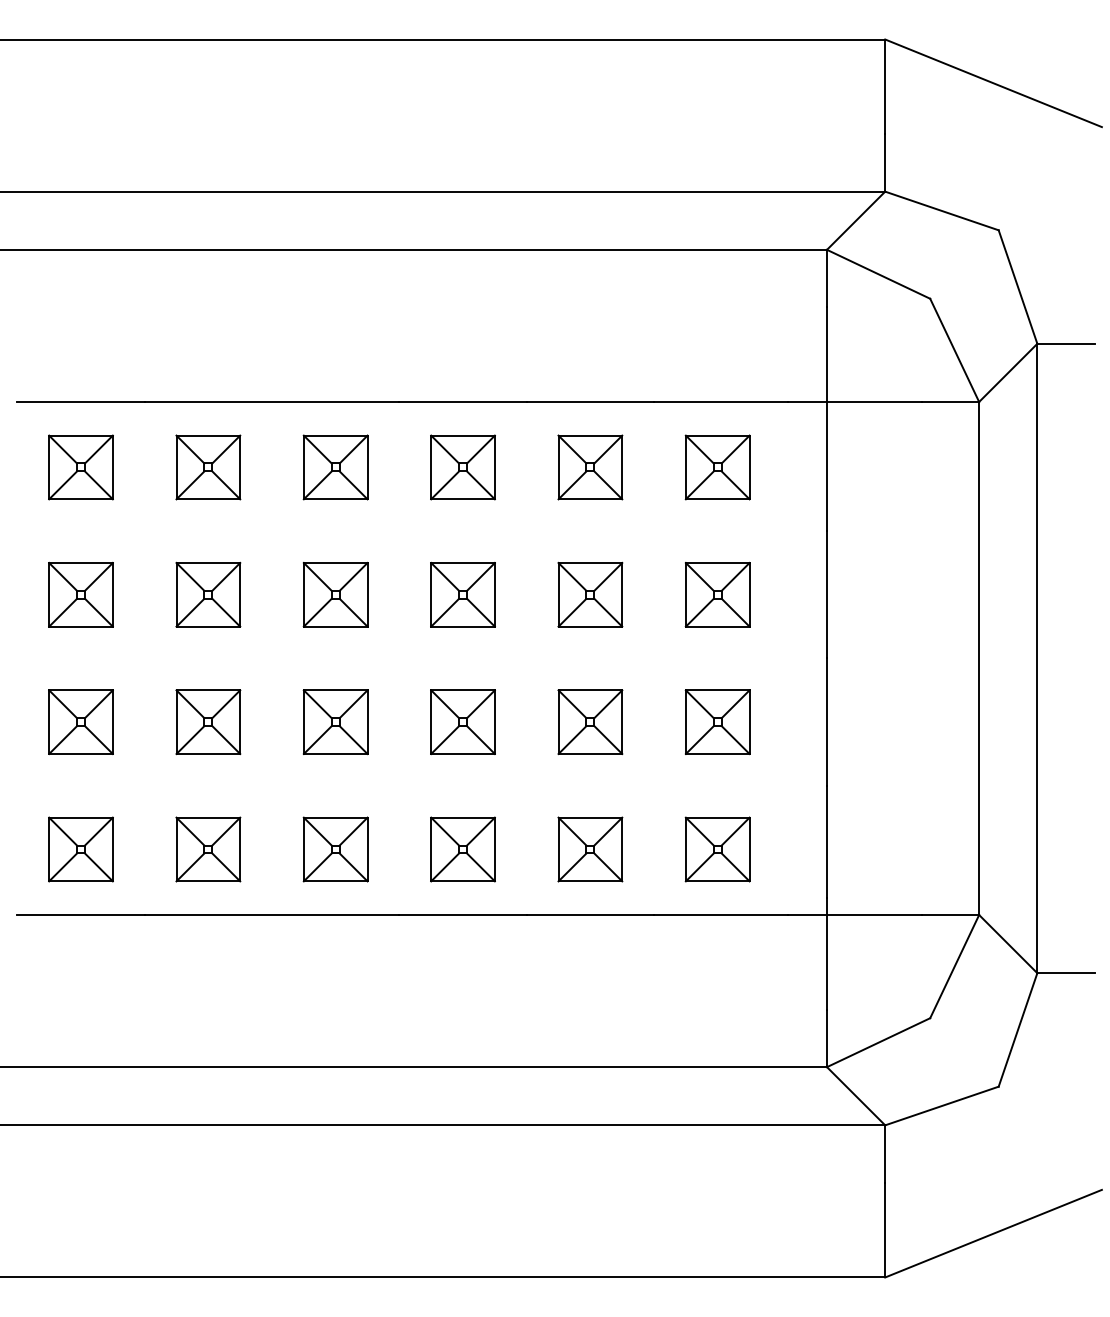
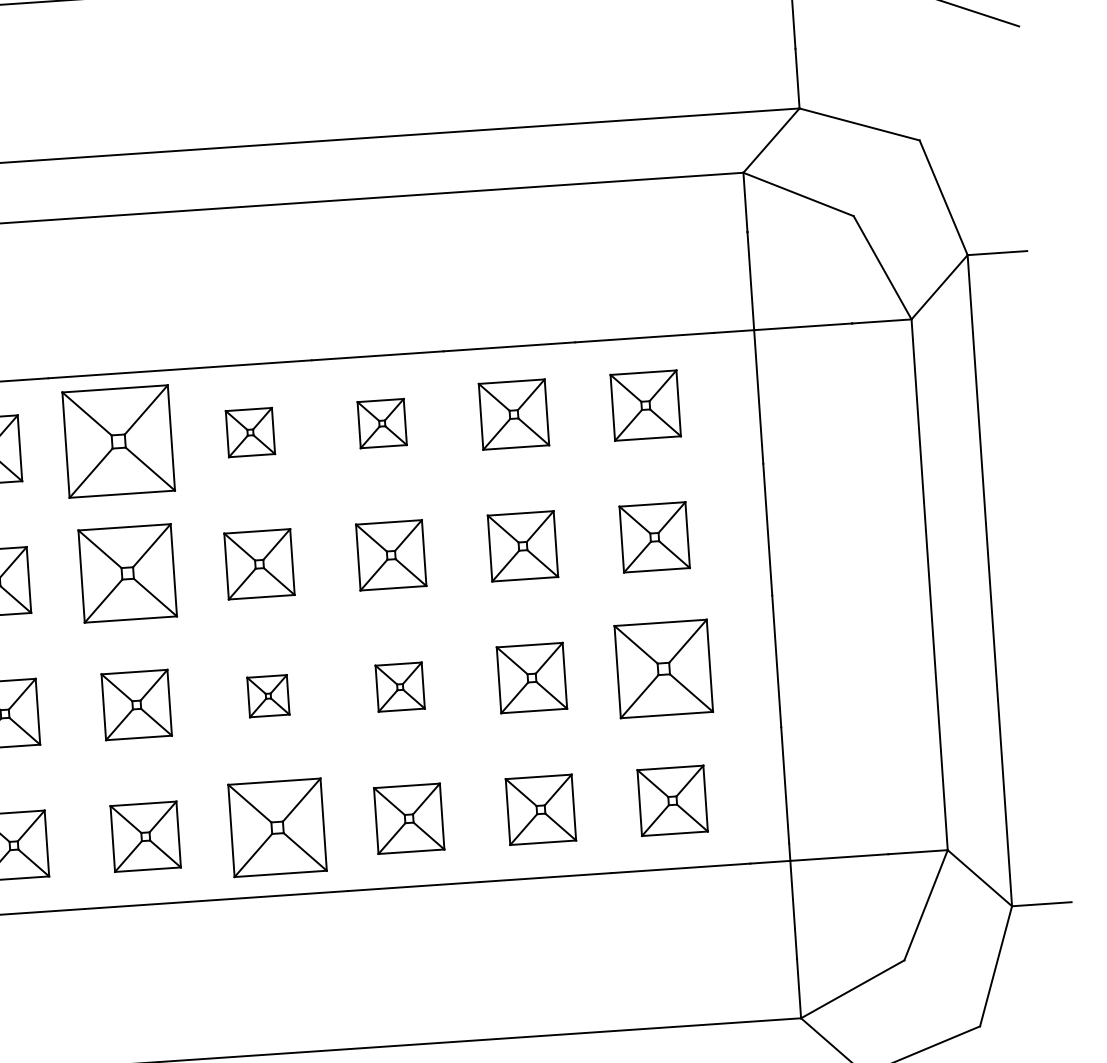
part: (208, 467) -> (118, 441), size x1.6
part: (335, 467) -> (250, 432), size x0.7
part: (462, 467) -> (381, 423), size x0.7
part: (208, 594) -> (127, 572), size x1.4
part: (335, 722) -> (268, 696), size x0.6
part: (462, 722) -> (399, 687), size x0.7
part: (717, 722) -> (663, 669), size x1.4
part: (335, 849) -> (277, 827), size x1.4

